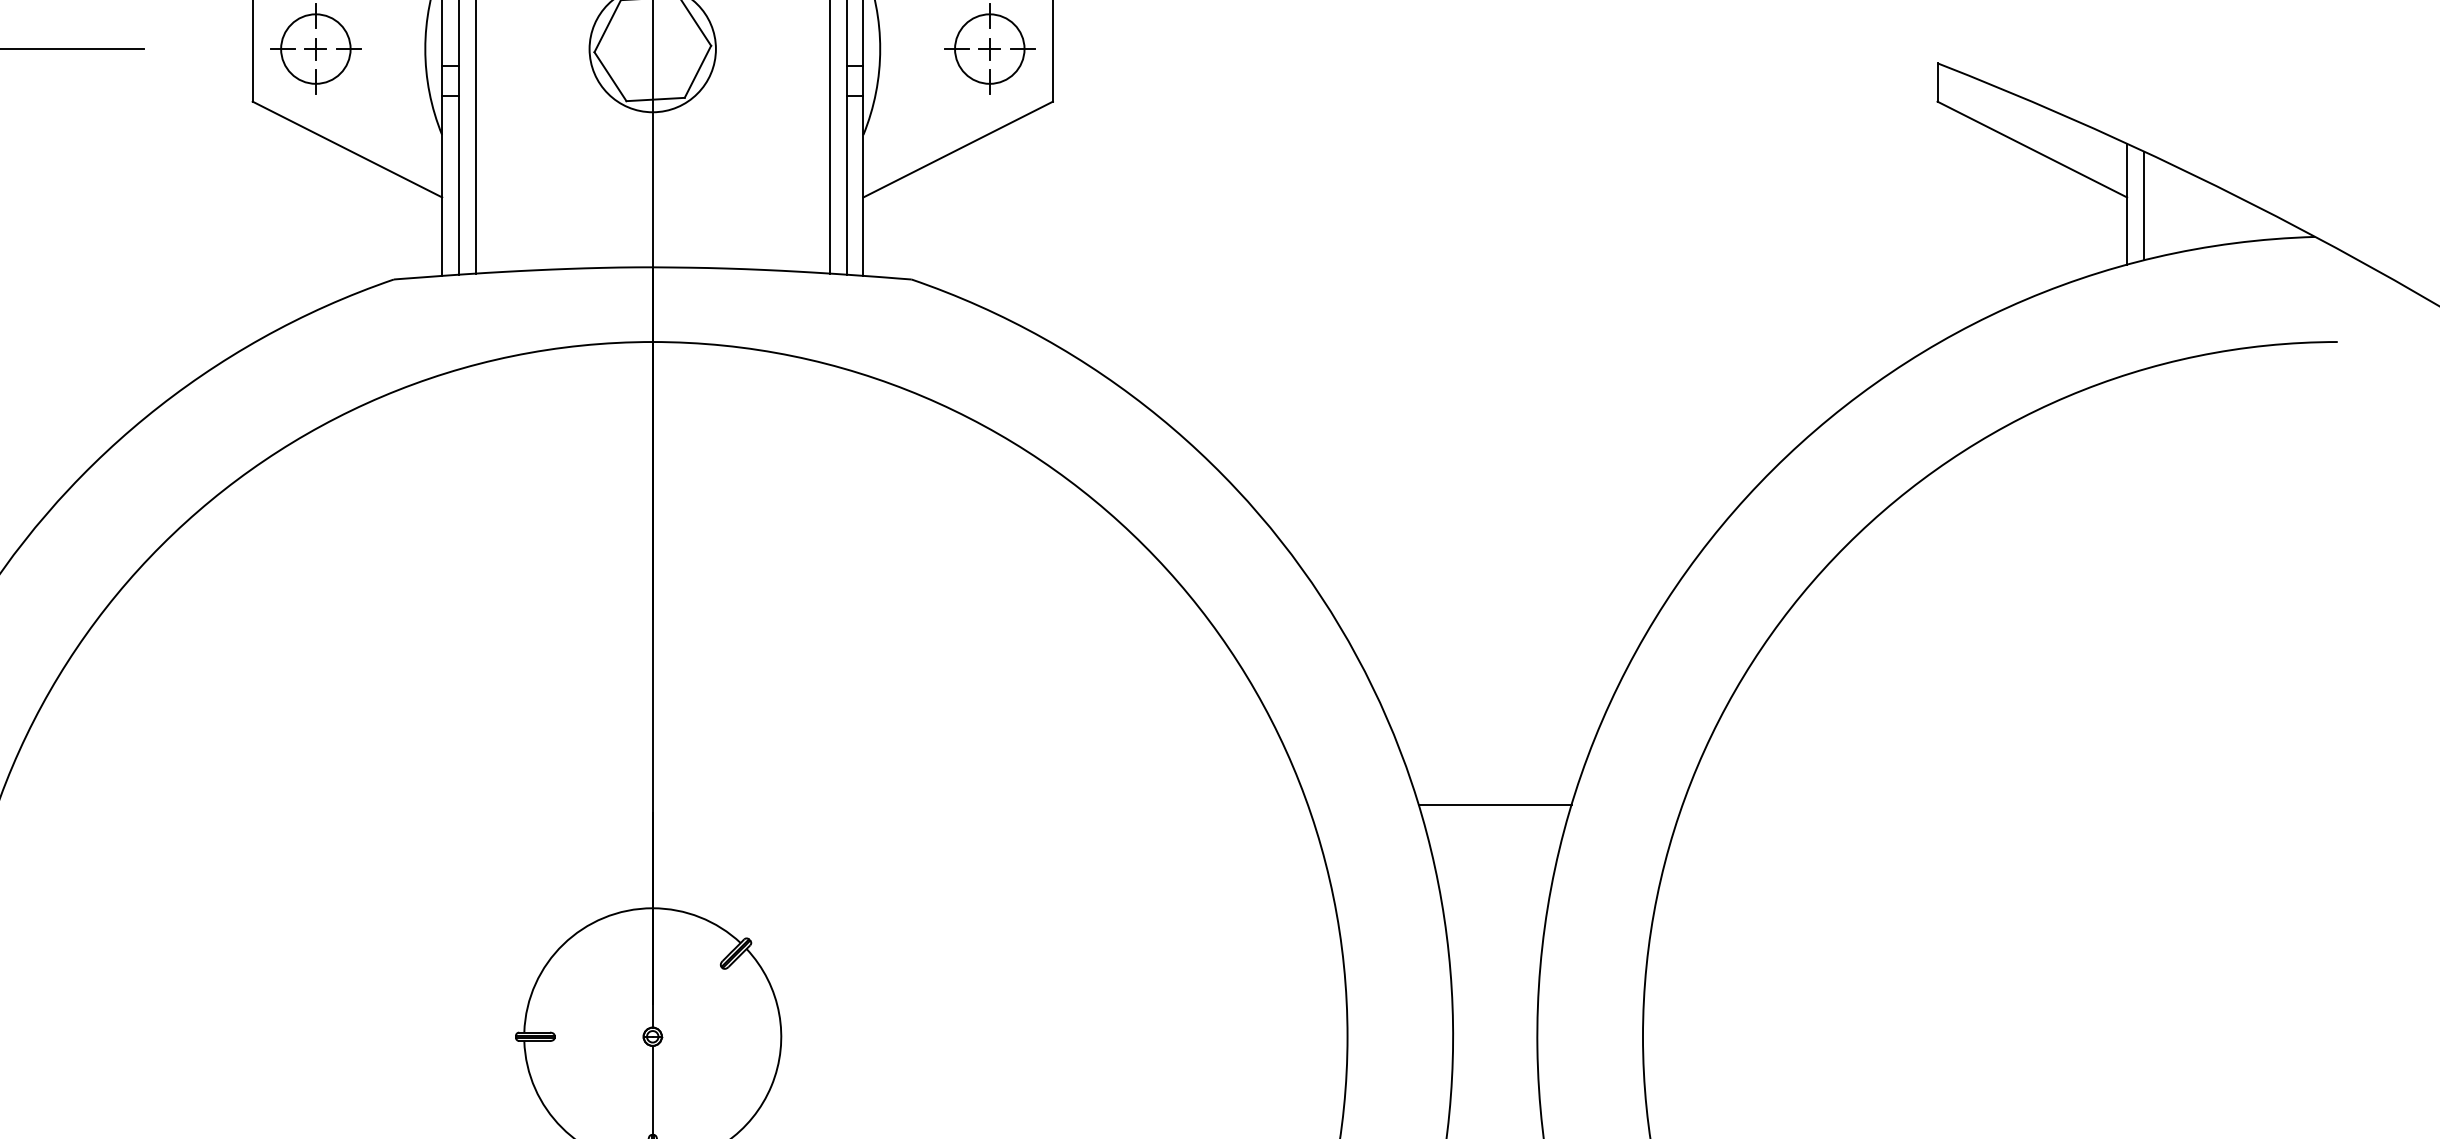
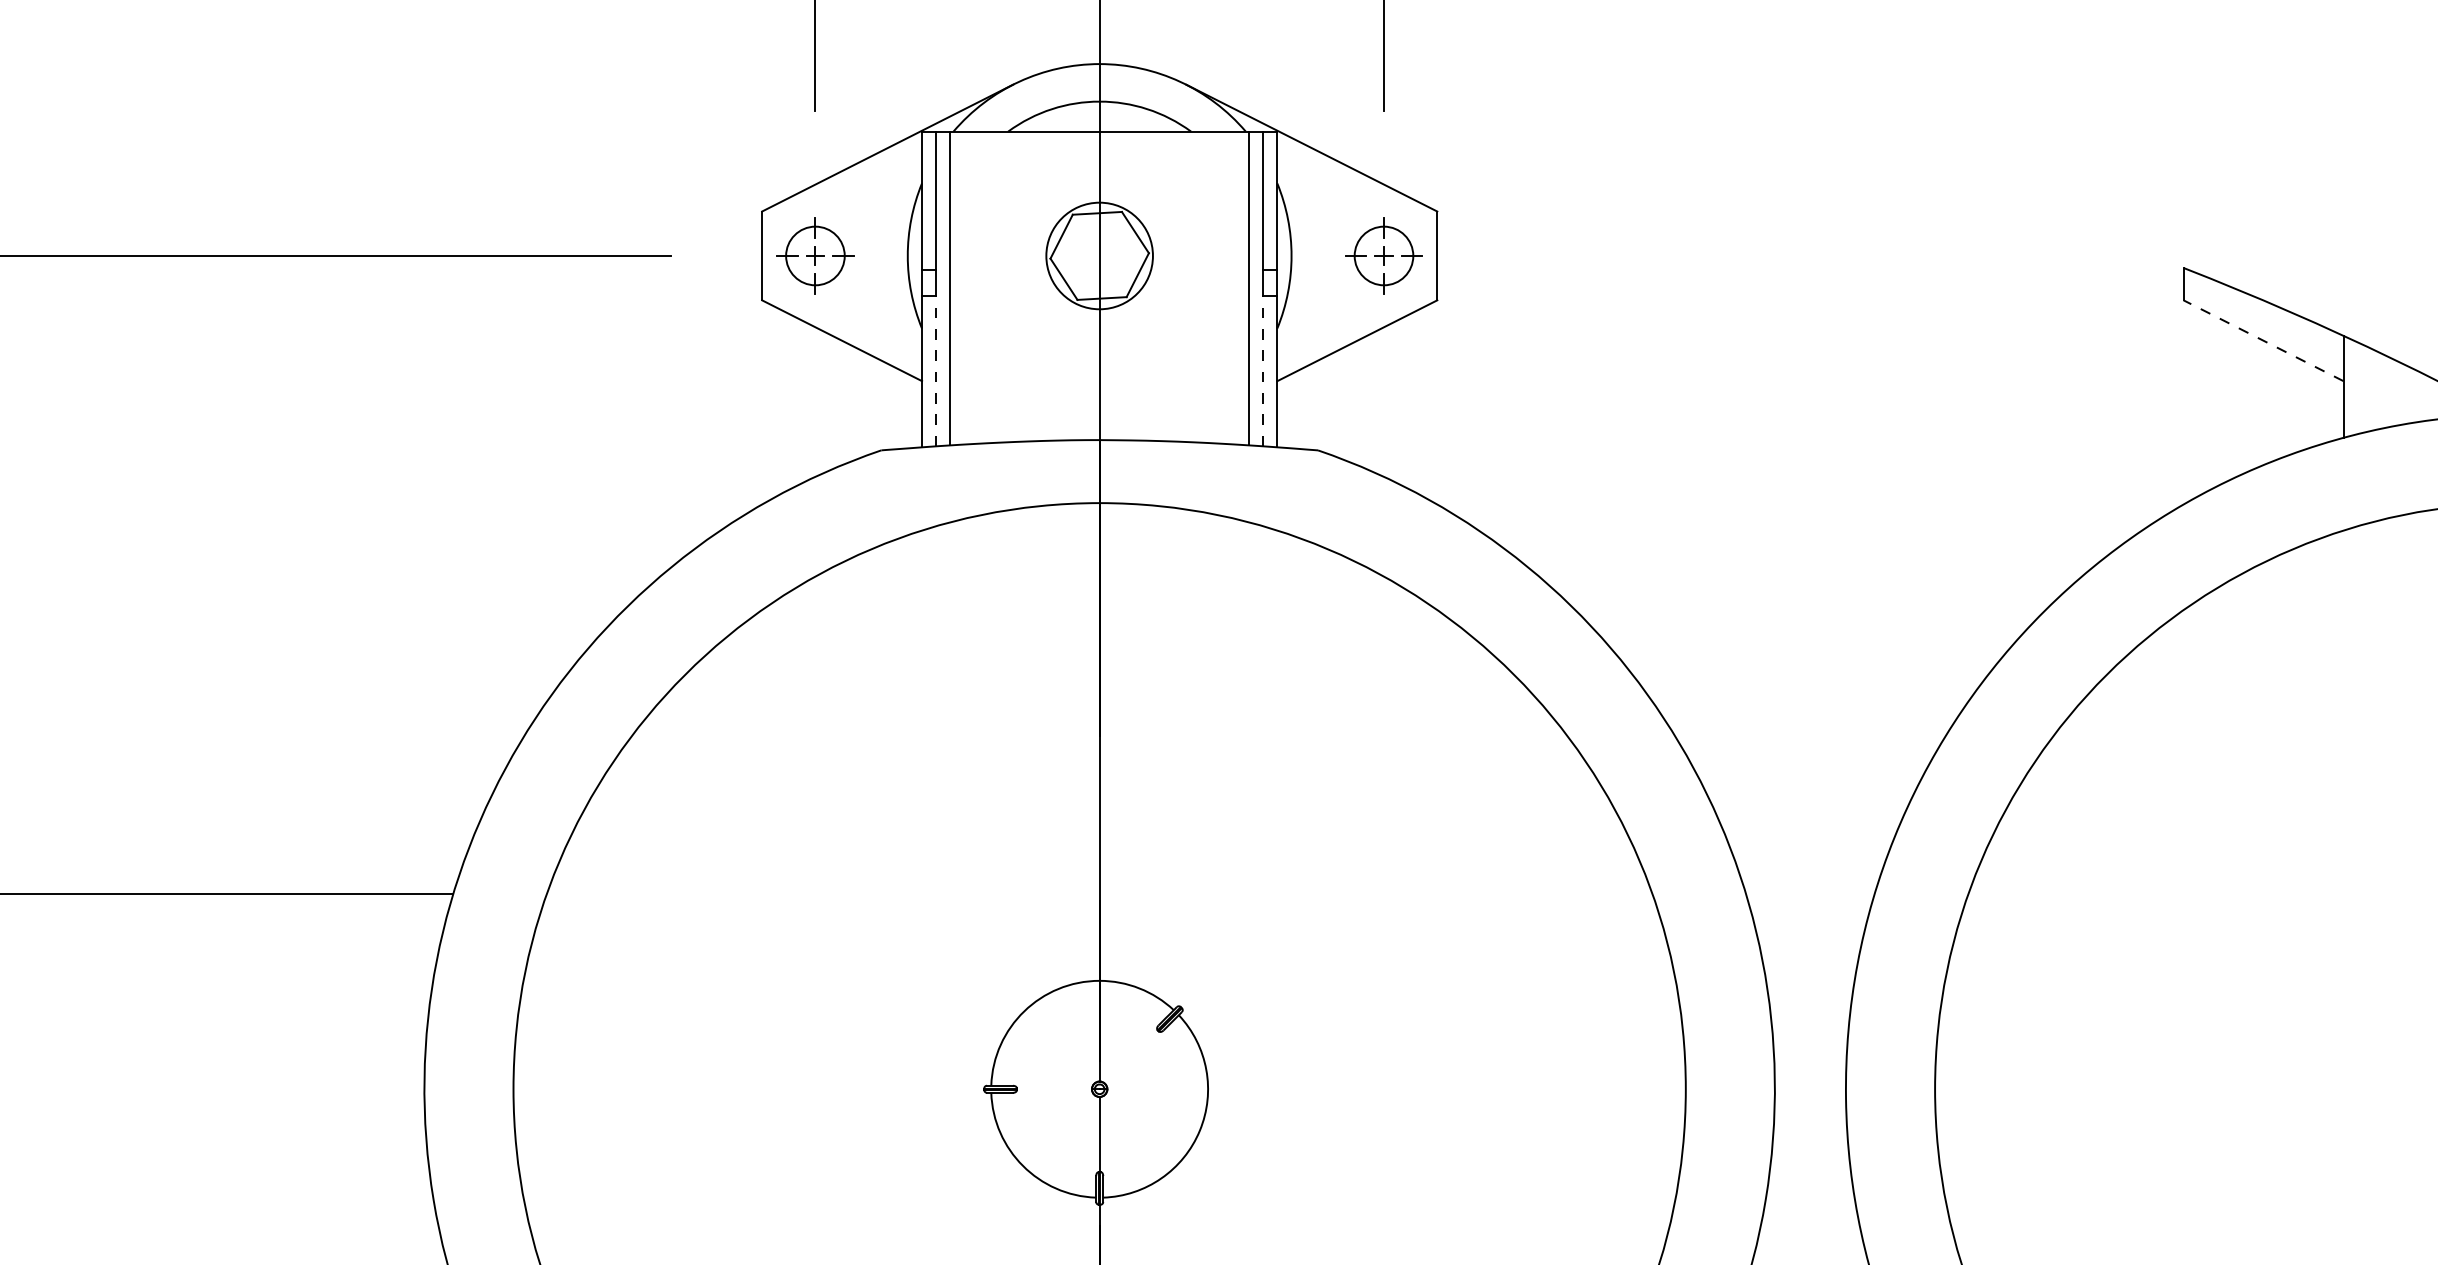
line: (2032, 149) -> (2263, 340), solid -> dashed
line: (459, 184) -> (936, 370), solid -> dashed
line: (846, 184) -> (1263, 370), solid -> dashed
line: (2143, 206) -> (2357, 388), removed
line: (1495, 804) -> (1810, 893), removed

